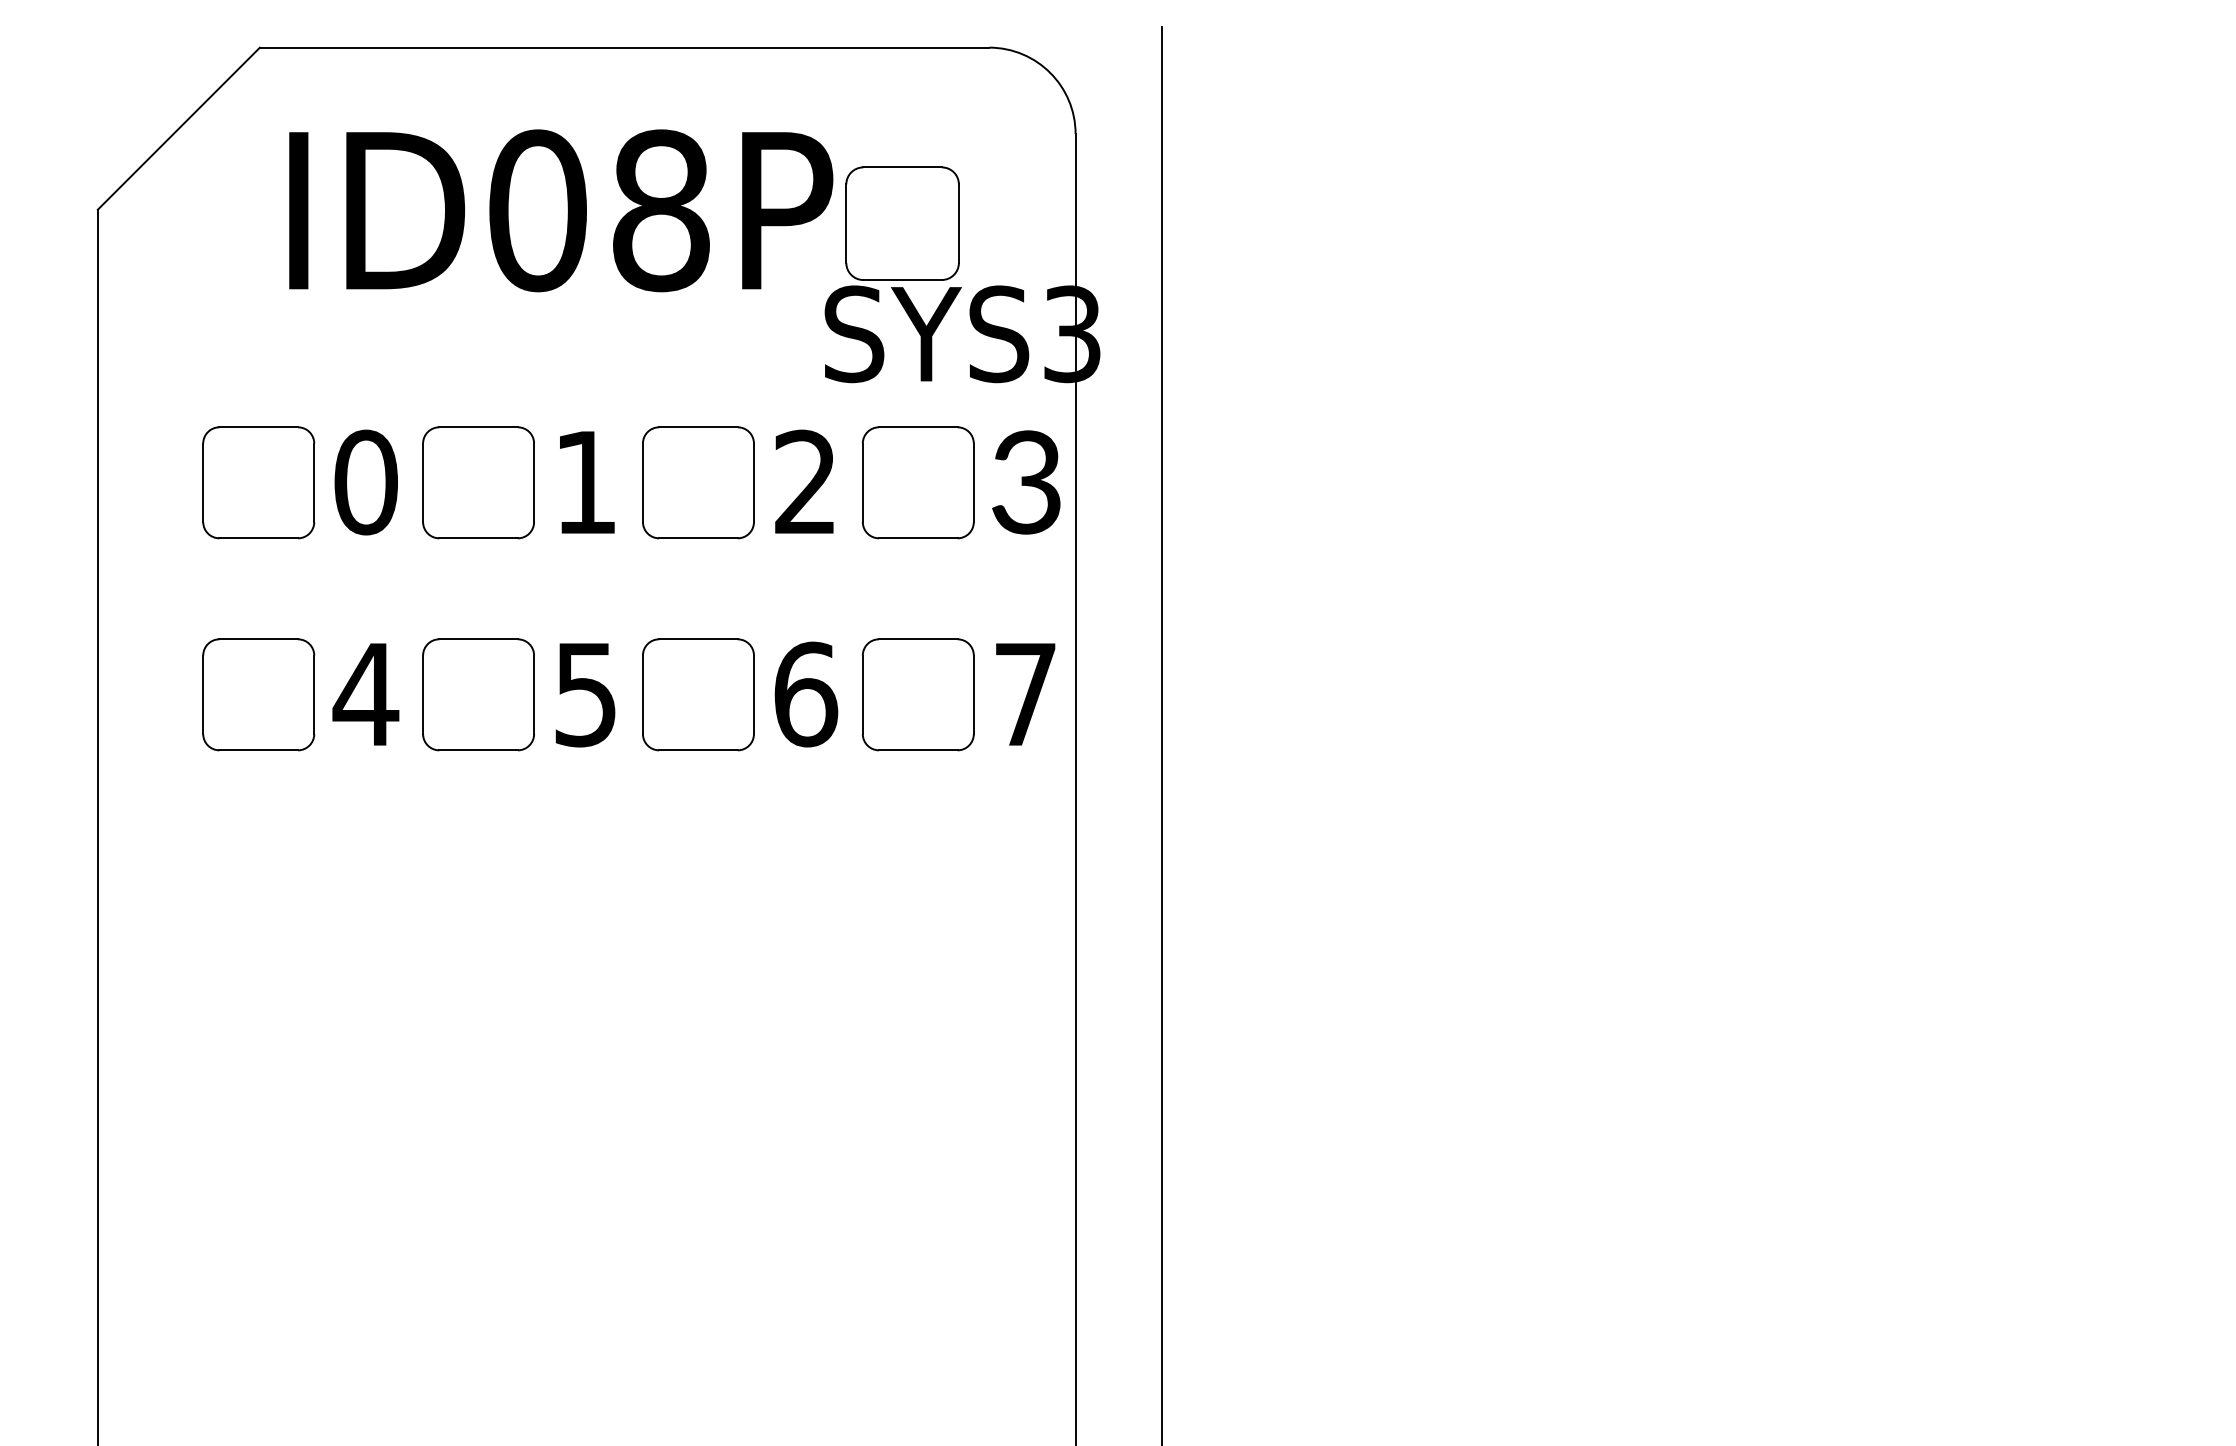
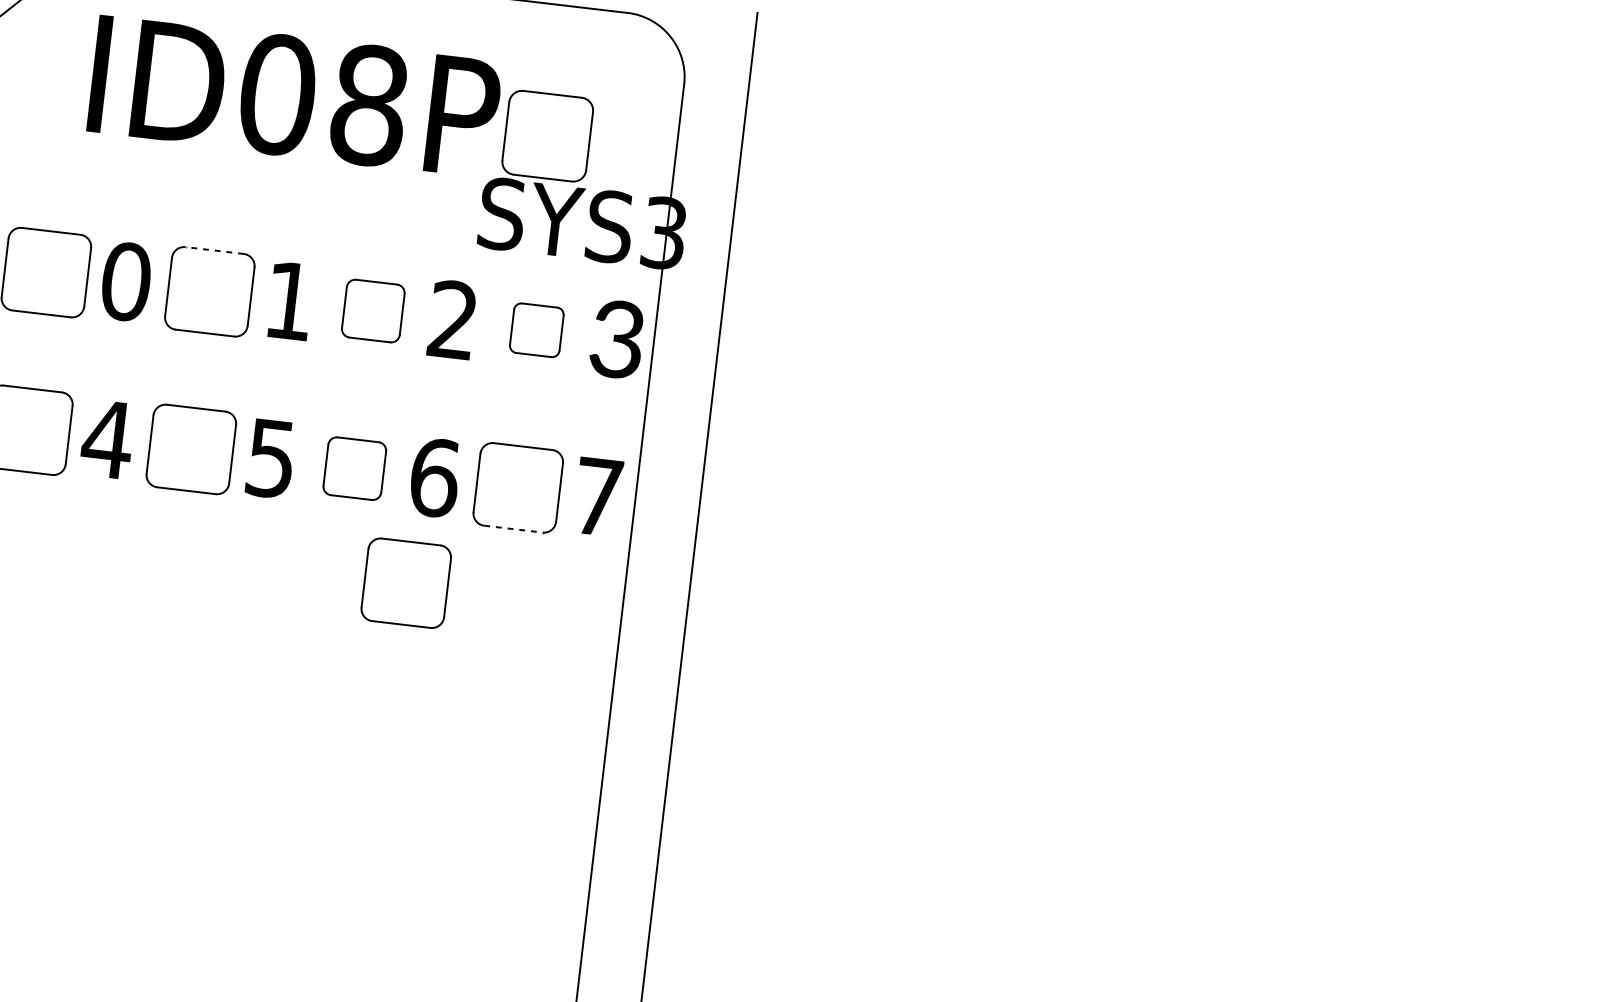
line: (478, 427) -> (214, 250), solid -> dashed
part: (698, 482) -> (373, 310), size x0.7
part: (918, 482) -> (536, 330), size x0.6
part: (698, 694) -> (354, 468), size x0.7
line: (918, 750) -> (513, 529), solid -> dashed
part: (784, 838) -> (406, 582), added

